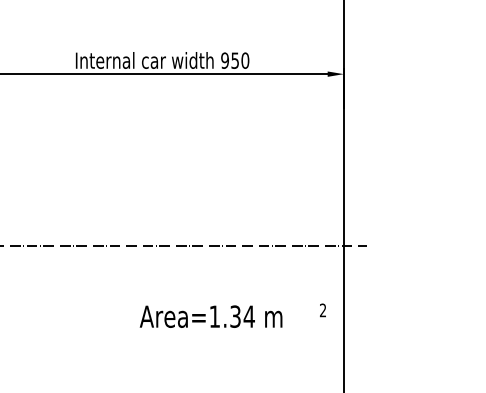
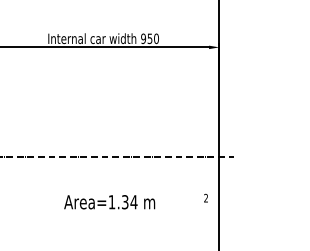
text: (210, 317) -> (109, 202), moved

